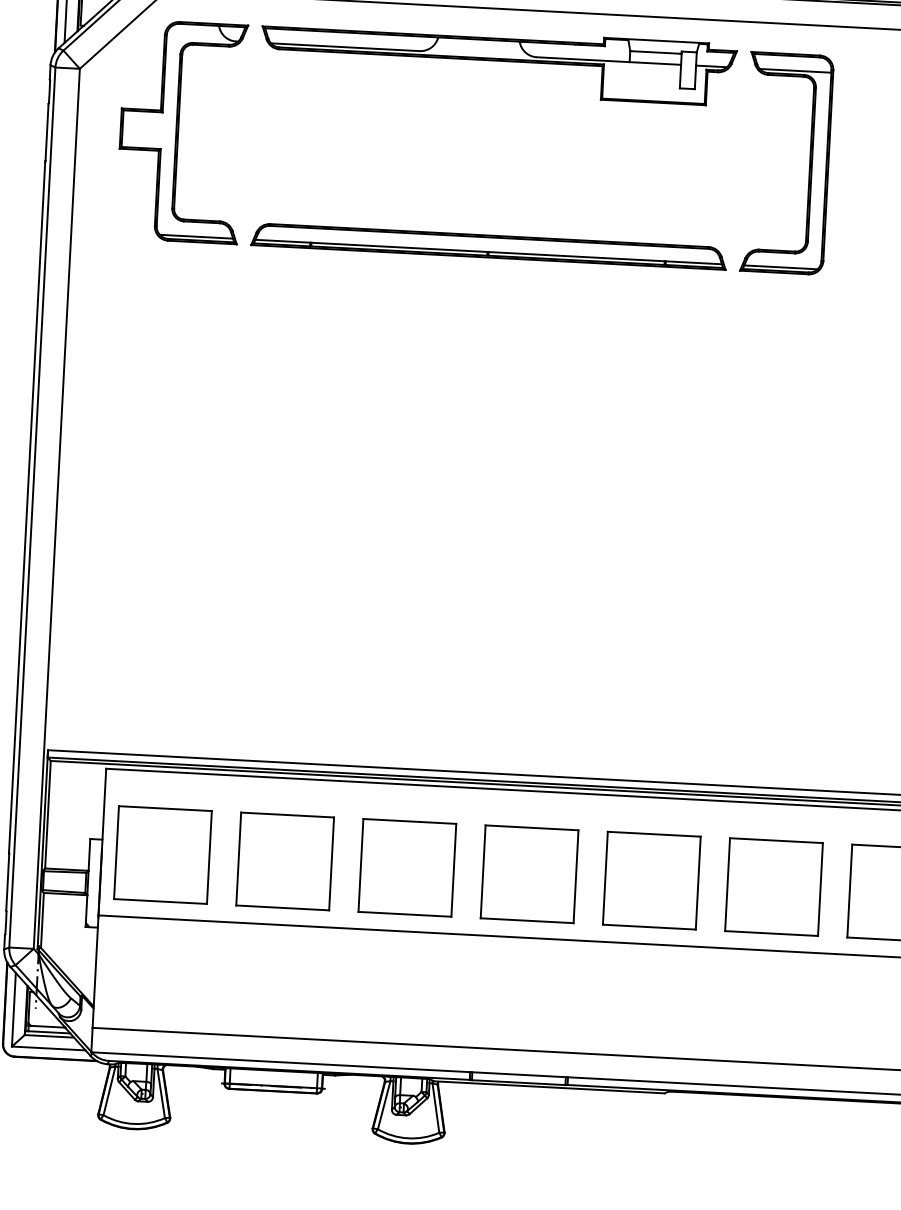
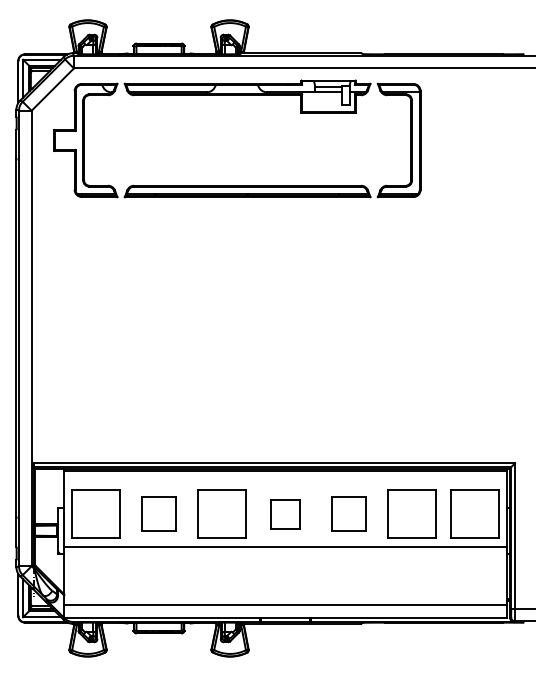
part: (284, 859) -> (158, 513), size x0.7
part: (529, 872) -> (285, 513), size x0.6
part: (651, 879) -> (348, 513), size x0.7

